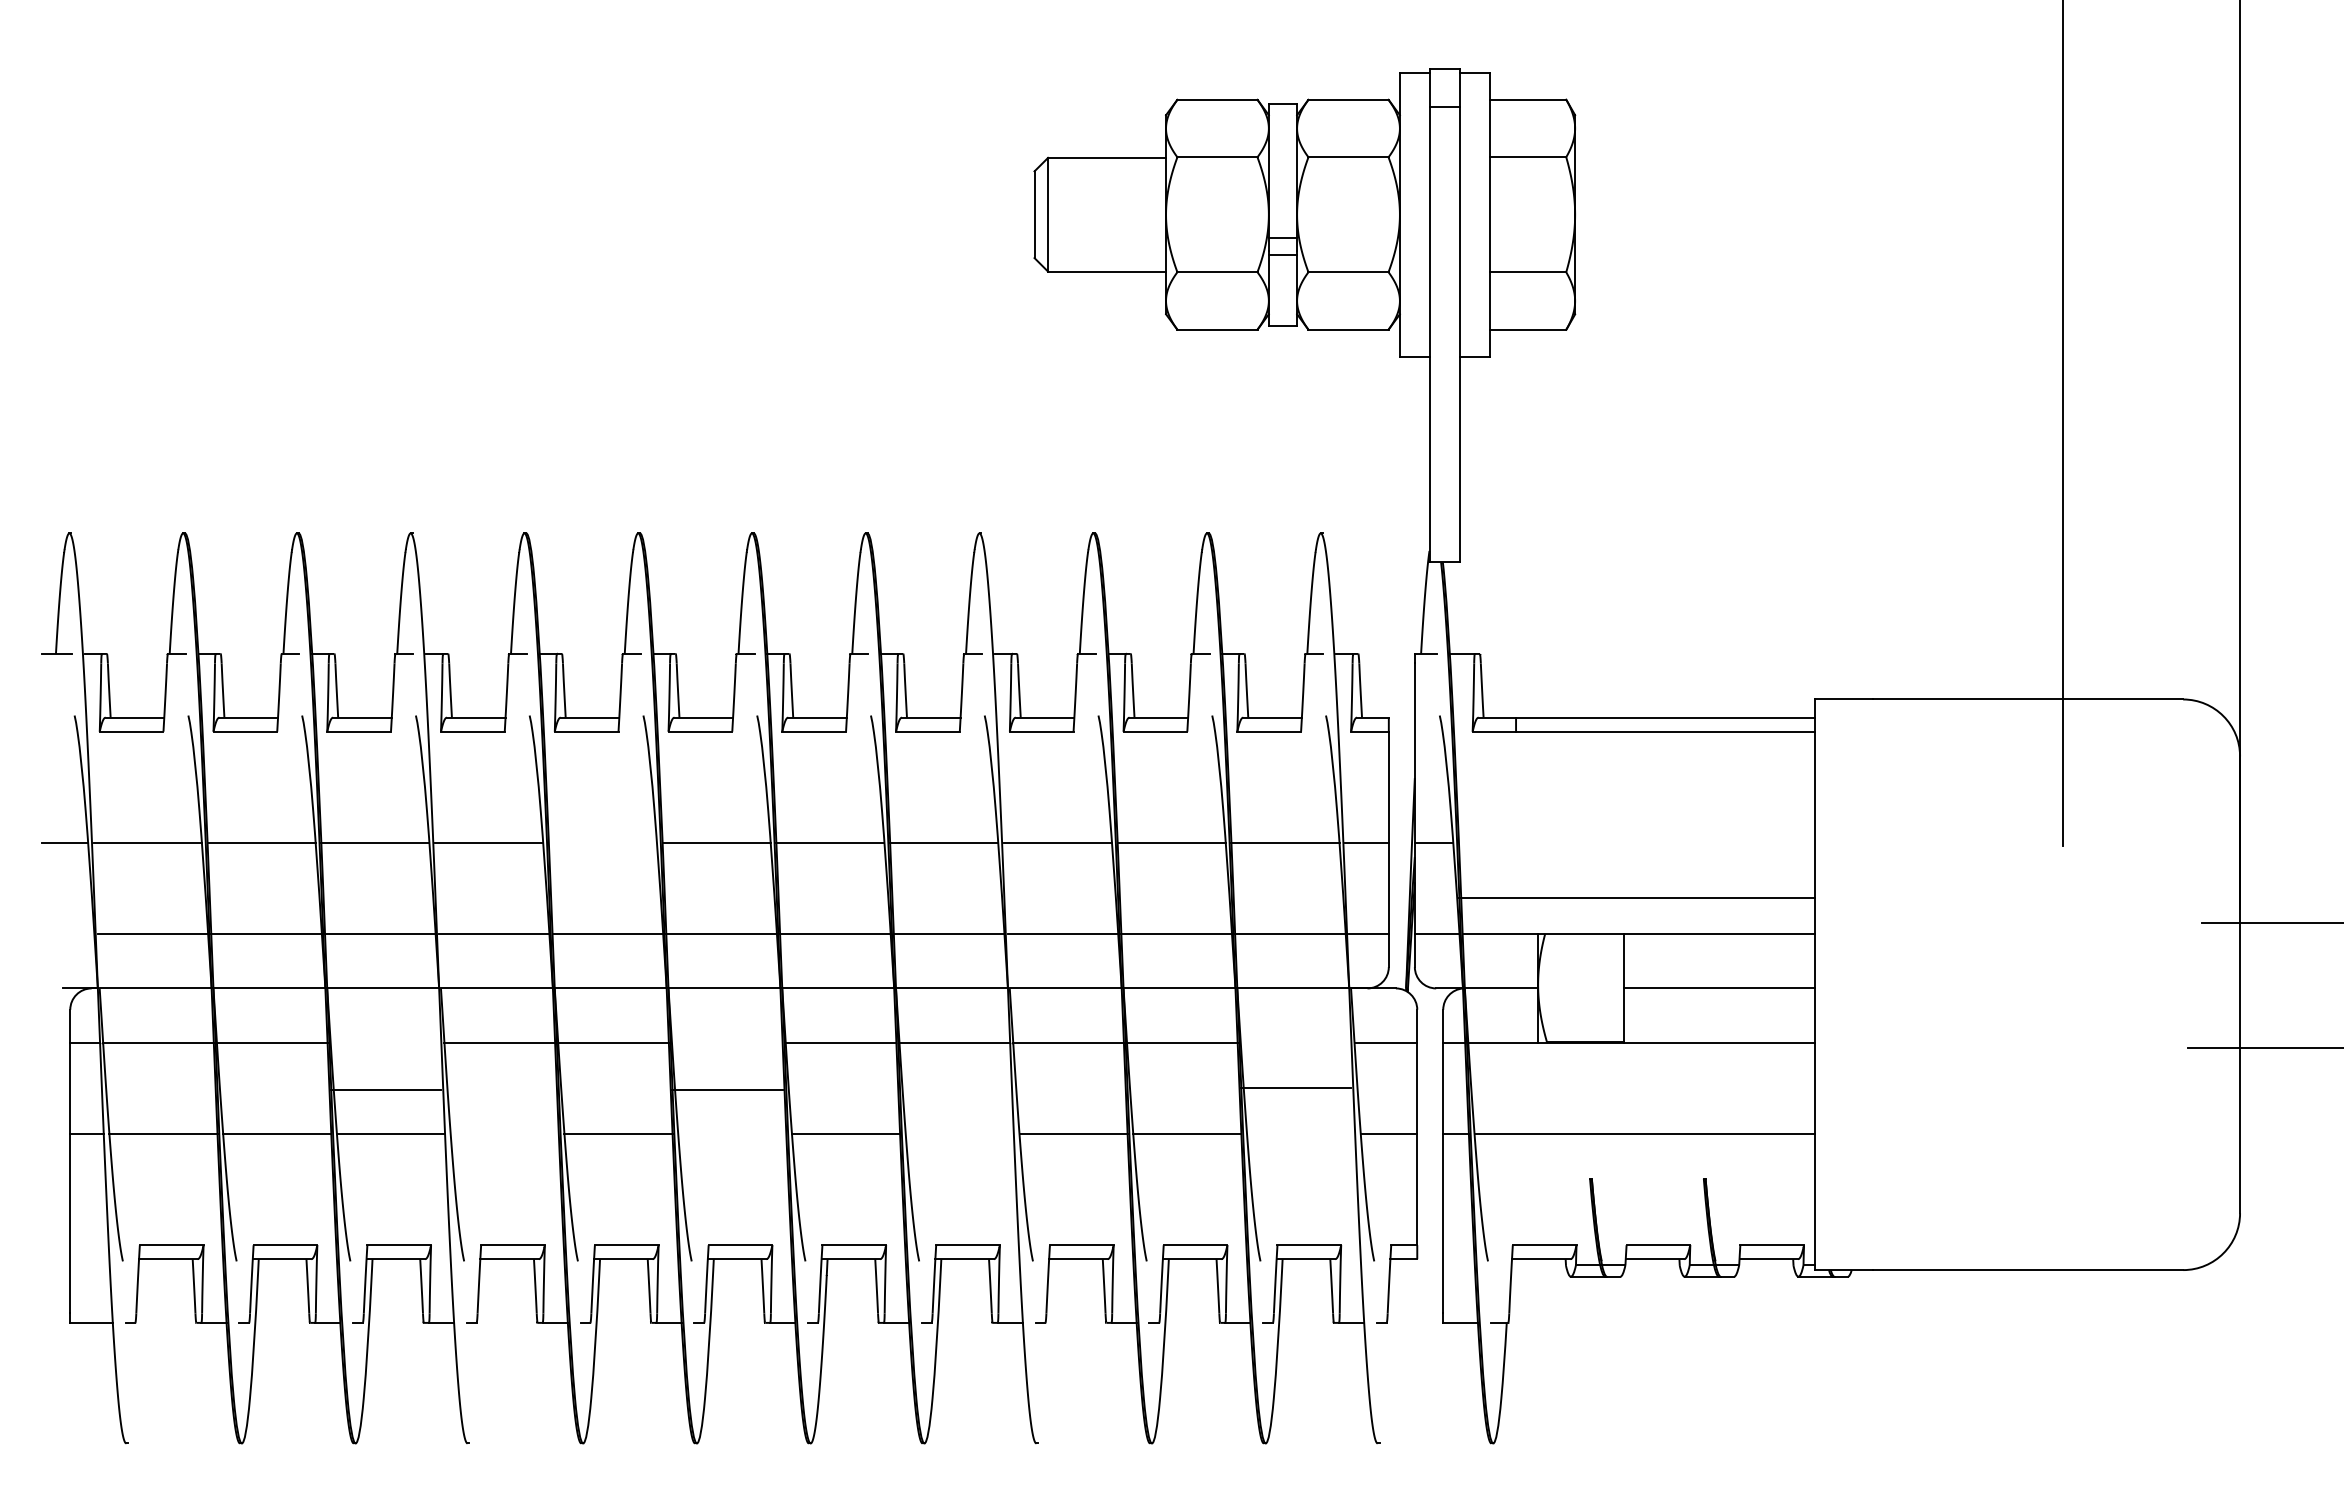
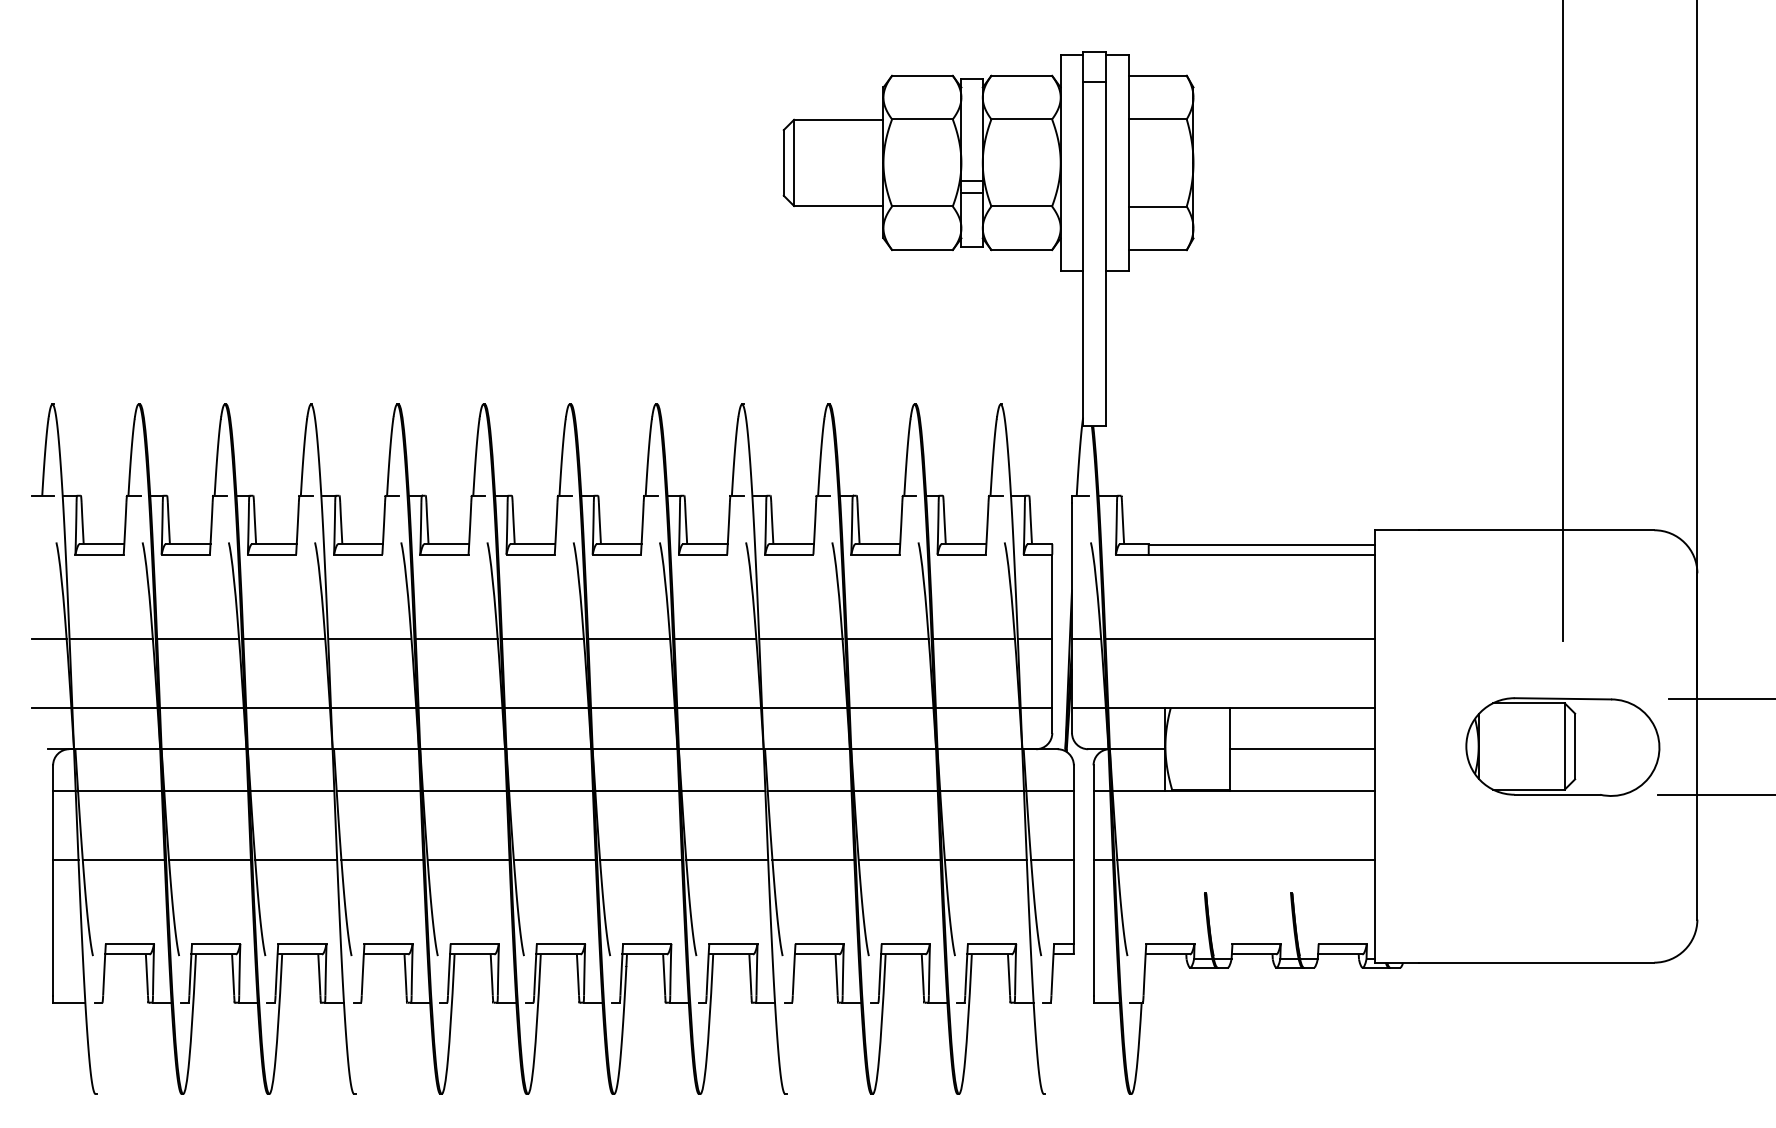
line: (602, 842) -> (456, 638), added
line: (1636, 897) -> (1239, 638), moved
line: (67, 933) -> (51, 707), added
part: (2062, 985) -> (1562, 747), added
line: (1295, 1088) -> (981, 790), moved
line: (385, 1090) -> (291, 790), moved
line: (726, 1090) -> (550, 790), moved
line: (504, 1134) -> (382, 859), added
line: (732, 1134) -> (554, 859), added
line: (959, 1134) -> (726, 859), added
line: (1301, 1134) -> (986, 859), added

